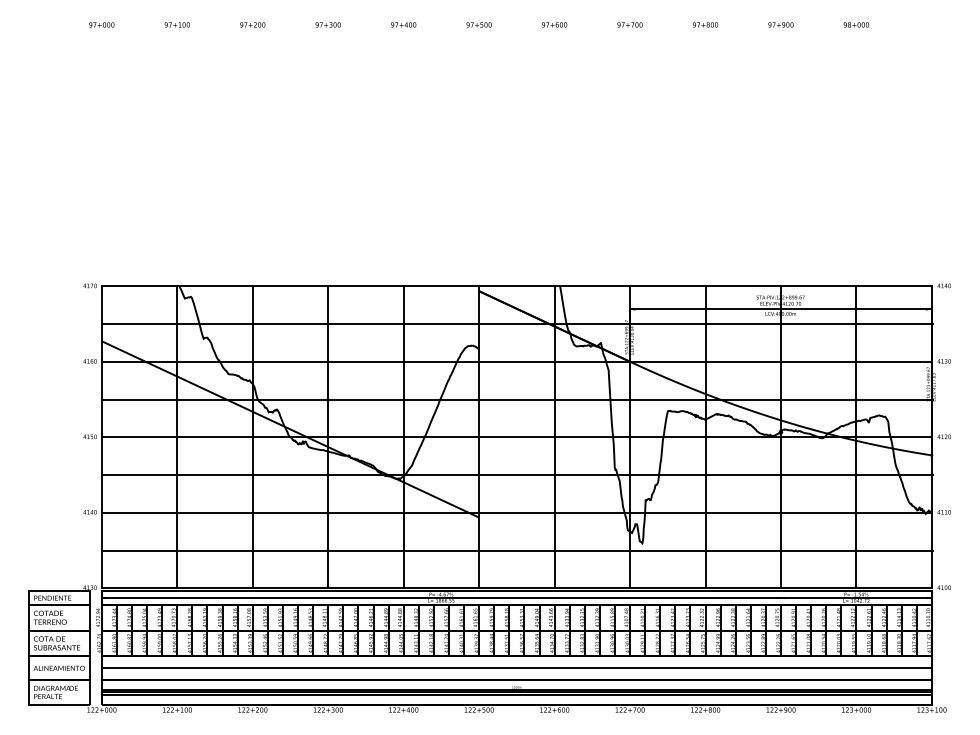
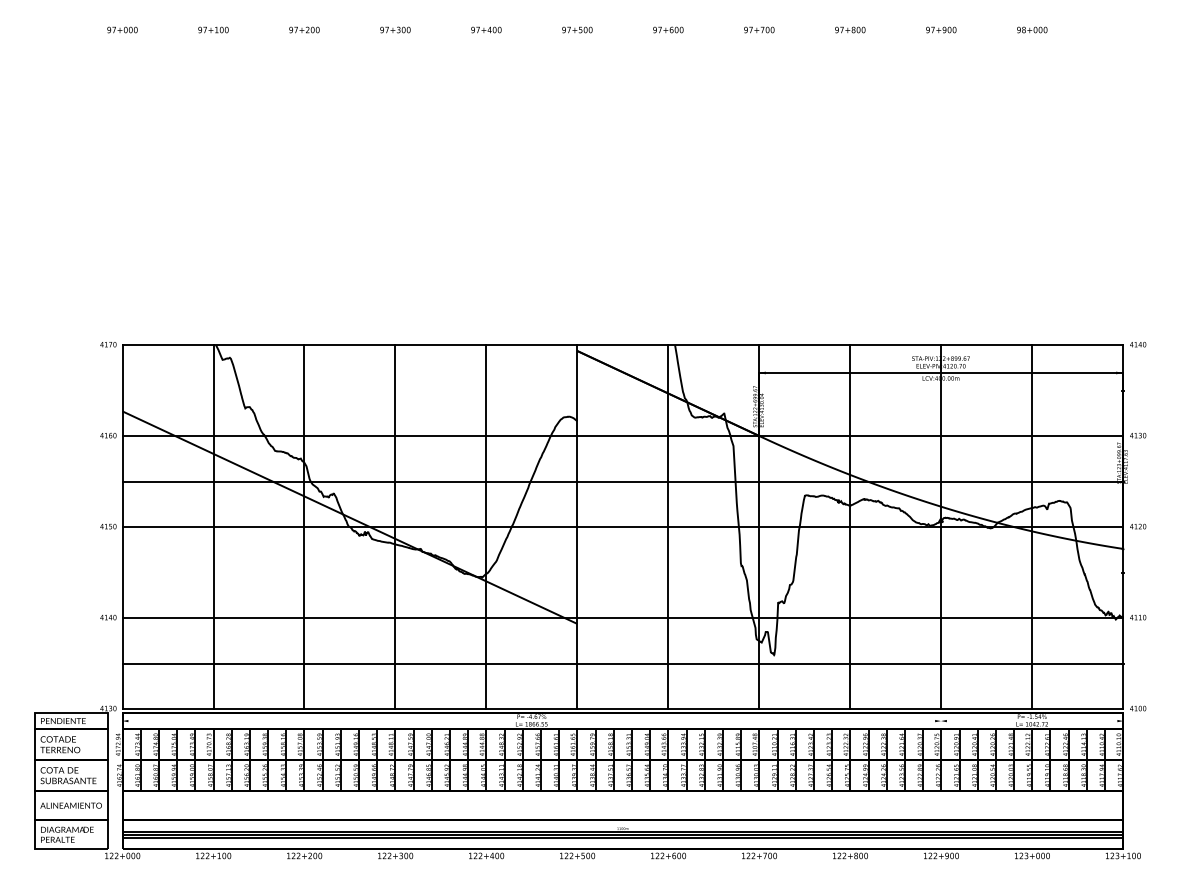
line: (516, 324) -> (622, 391), removed
line: (516, 475) -> (622, 573), removed
line: (516, 598) -> (622, 721), removed
line: (516, 668) -> (622, 805), removed

